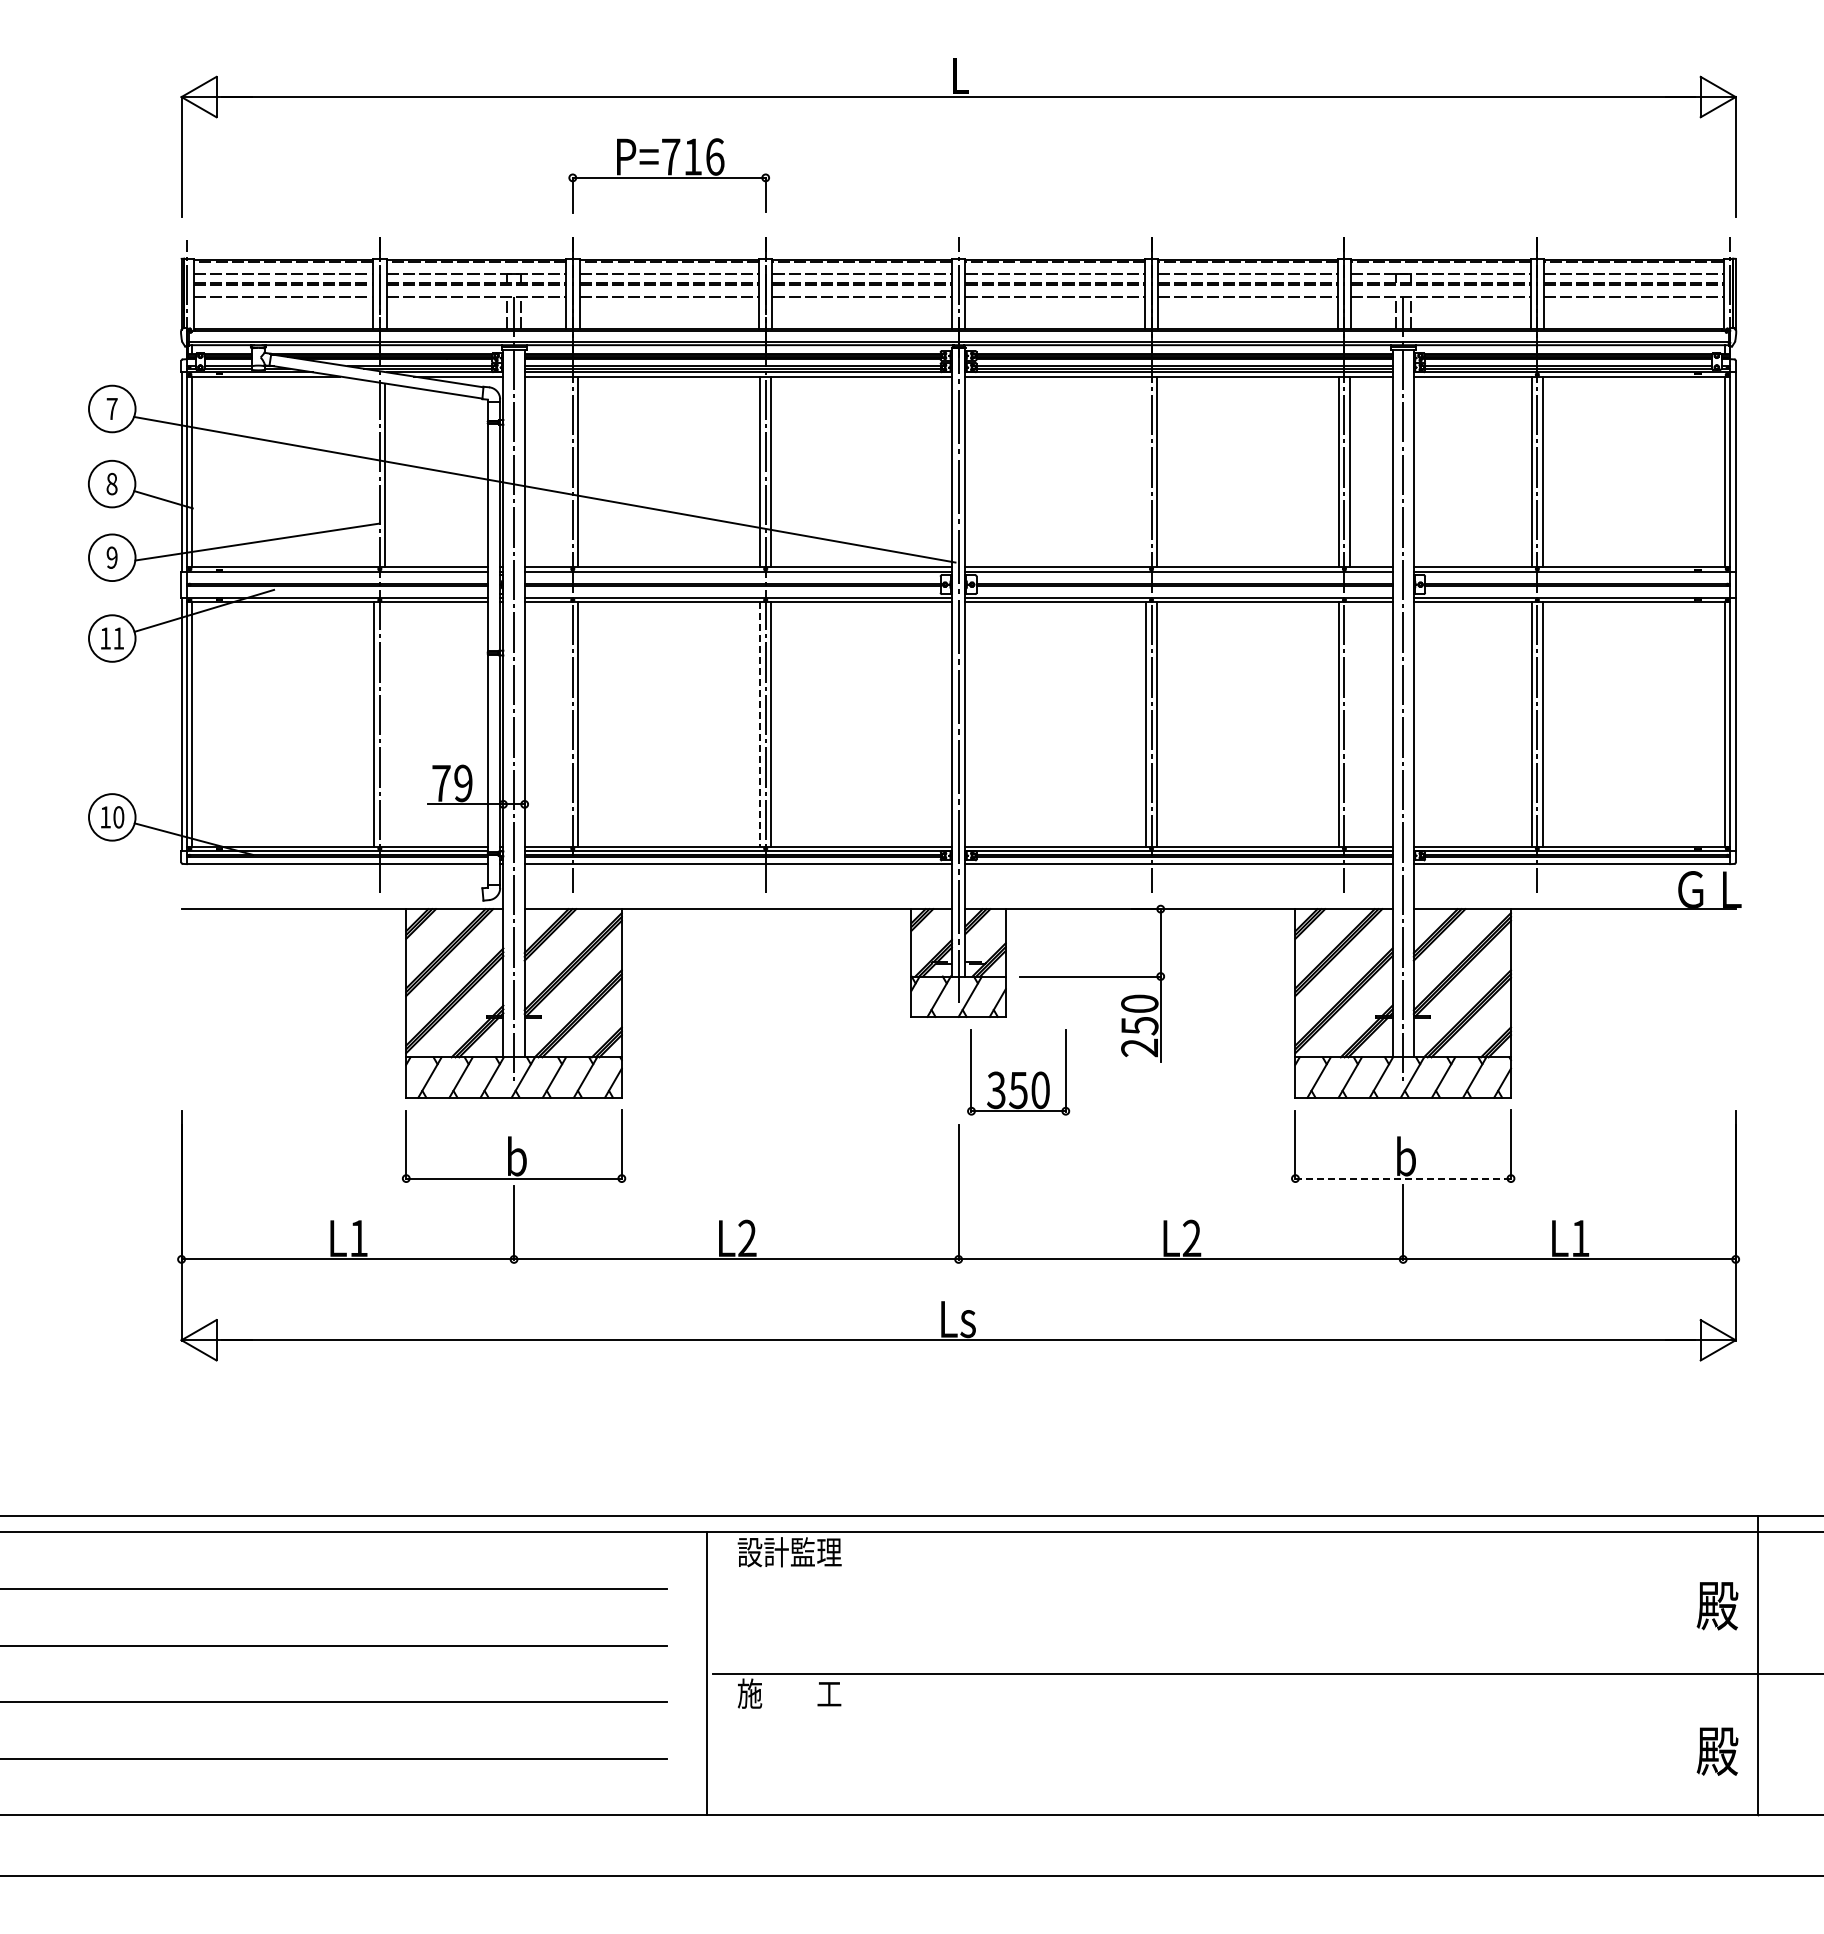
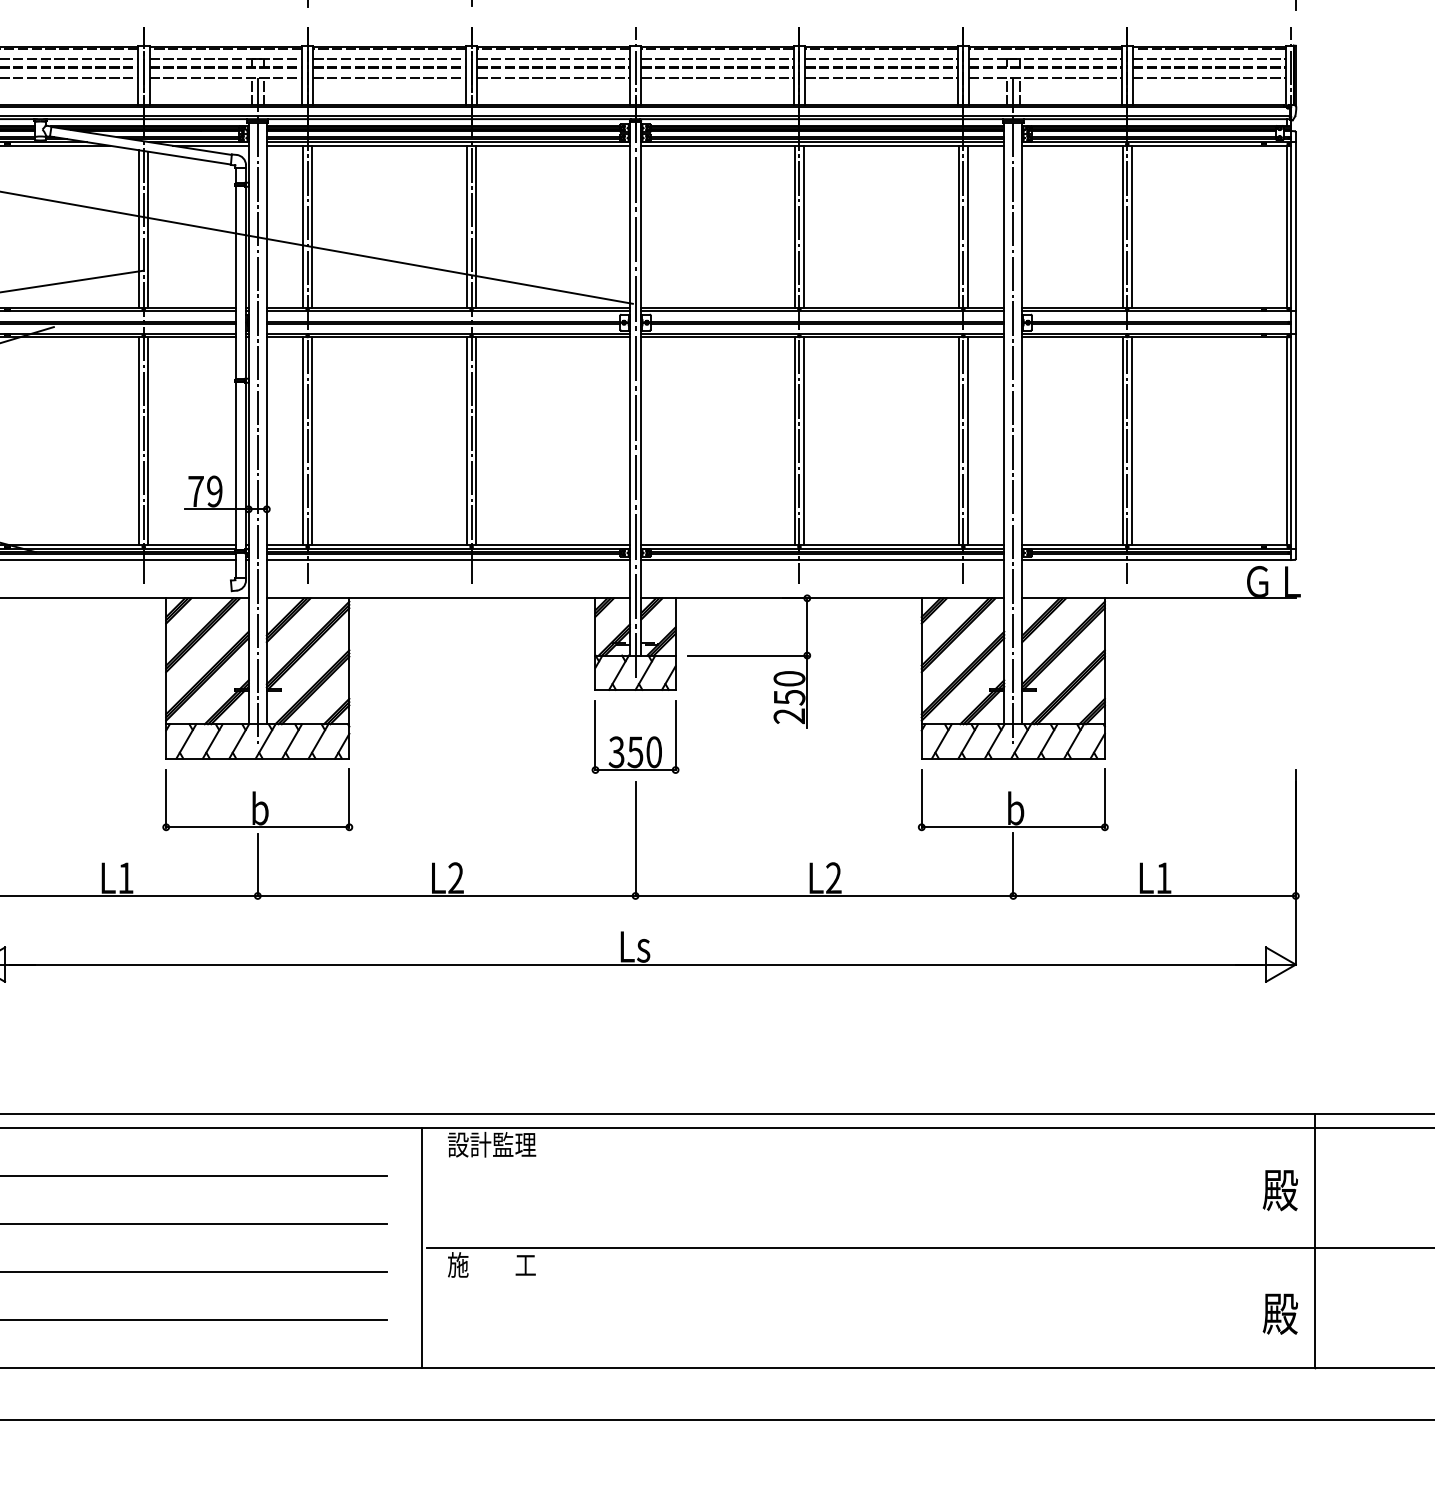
line: (567, 471) -> (303, 226), added
line: (1146, 471) -> (795, 226), added
line: (374, 474) -> (139, 229), added
line: (385, 724) -> (148, 441), added
line: (567, 724) -> (303, 441), added
line: (760, 724) -> (467, 441), dashed -> solid
line: (1349, 724) -> (967, 441), added
part: (1018, 1072) -> (635, 737), moved
line: (1403, 1178) -> (1013, 827), dashed -> solid

